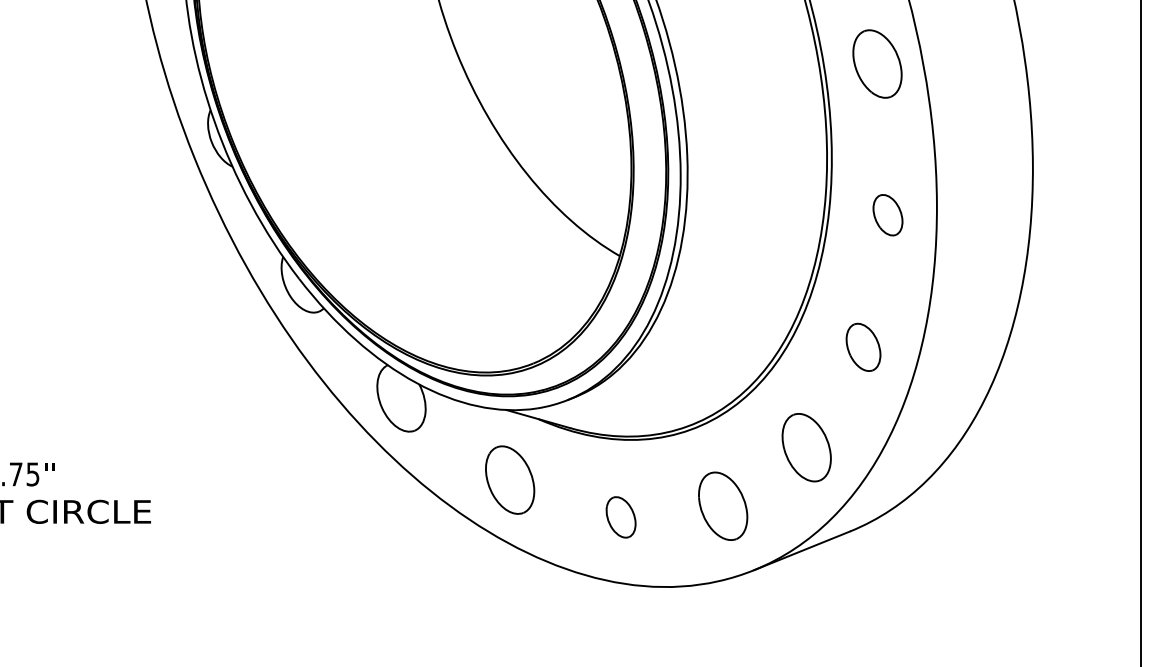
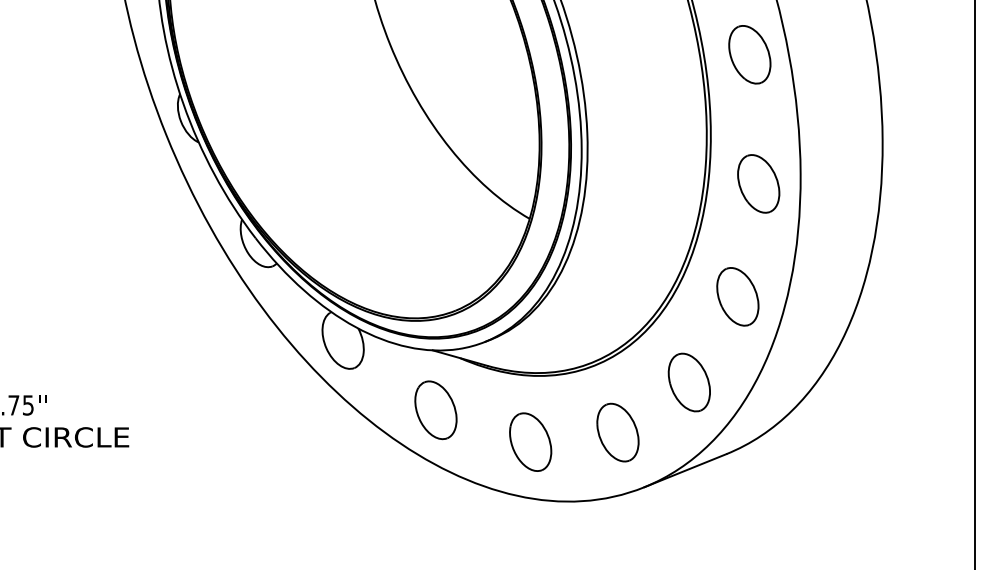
part: (887, 214) -> (758, 183), size x1.67
part: (863, 346) -> (737, 296), size x1.43
part: (620, 516) -> (530, 441), size x1.67

